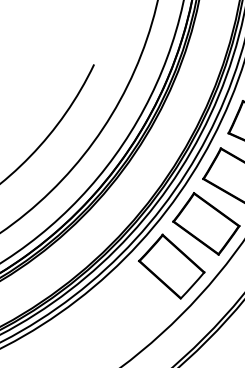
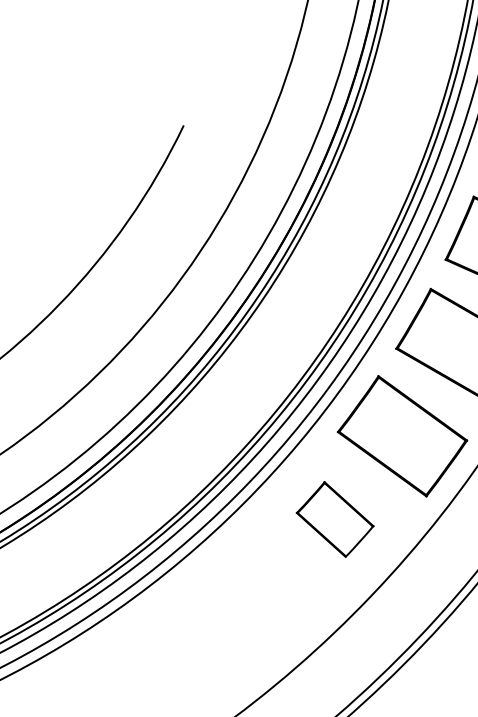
part: (171, 266) -> (334, 519), size x0.6

